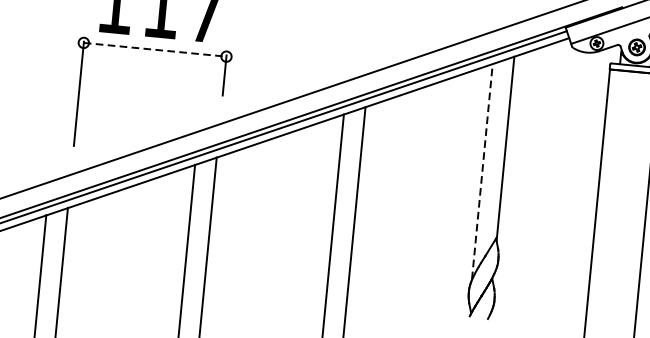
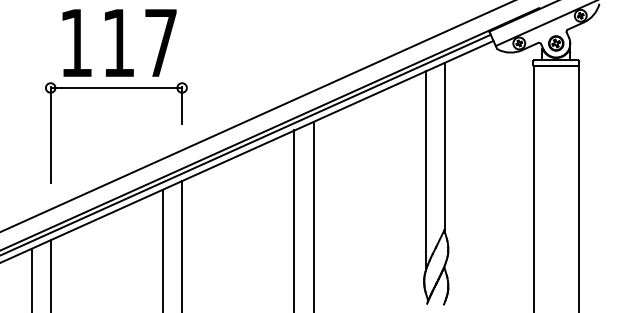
line: (155, 50) -> (116, 88), dashed -> solid
line: (482, 170) -> (425, 169), dashed -> solid

